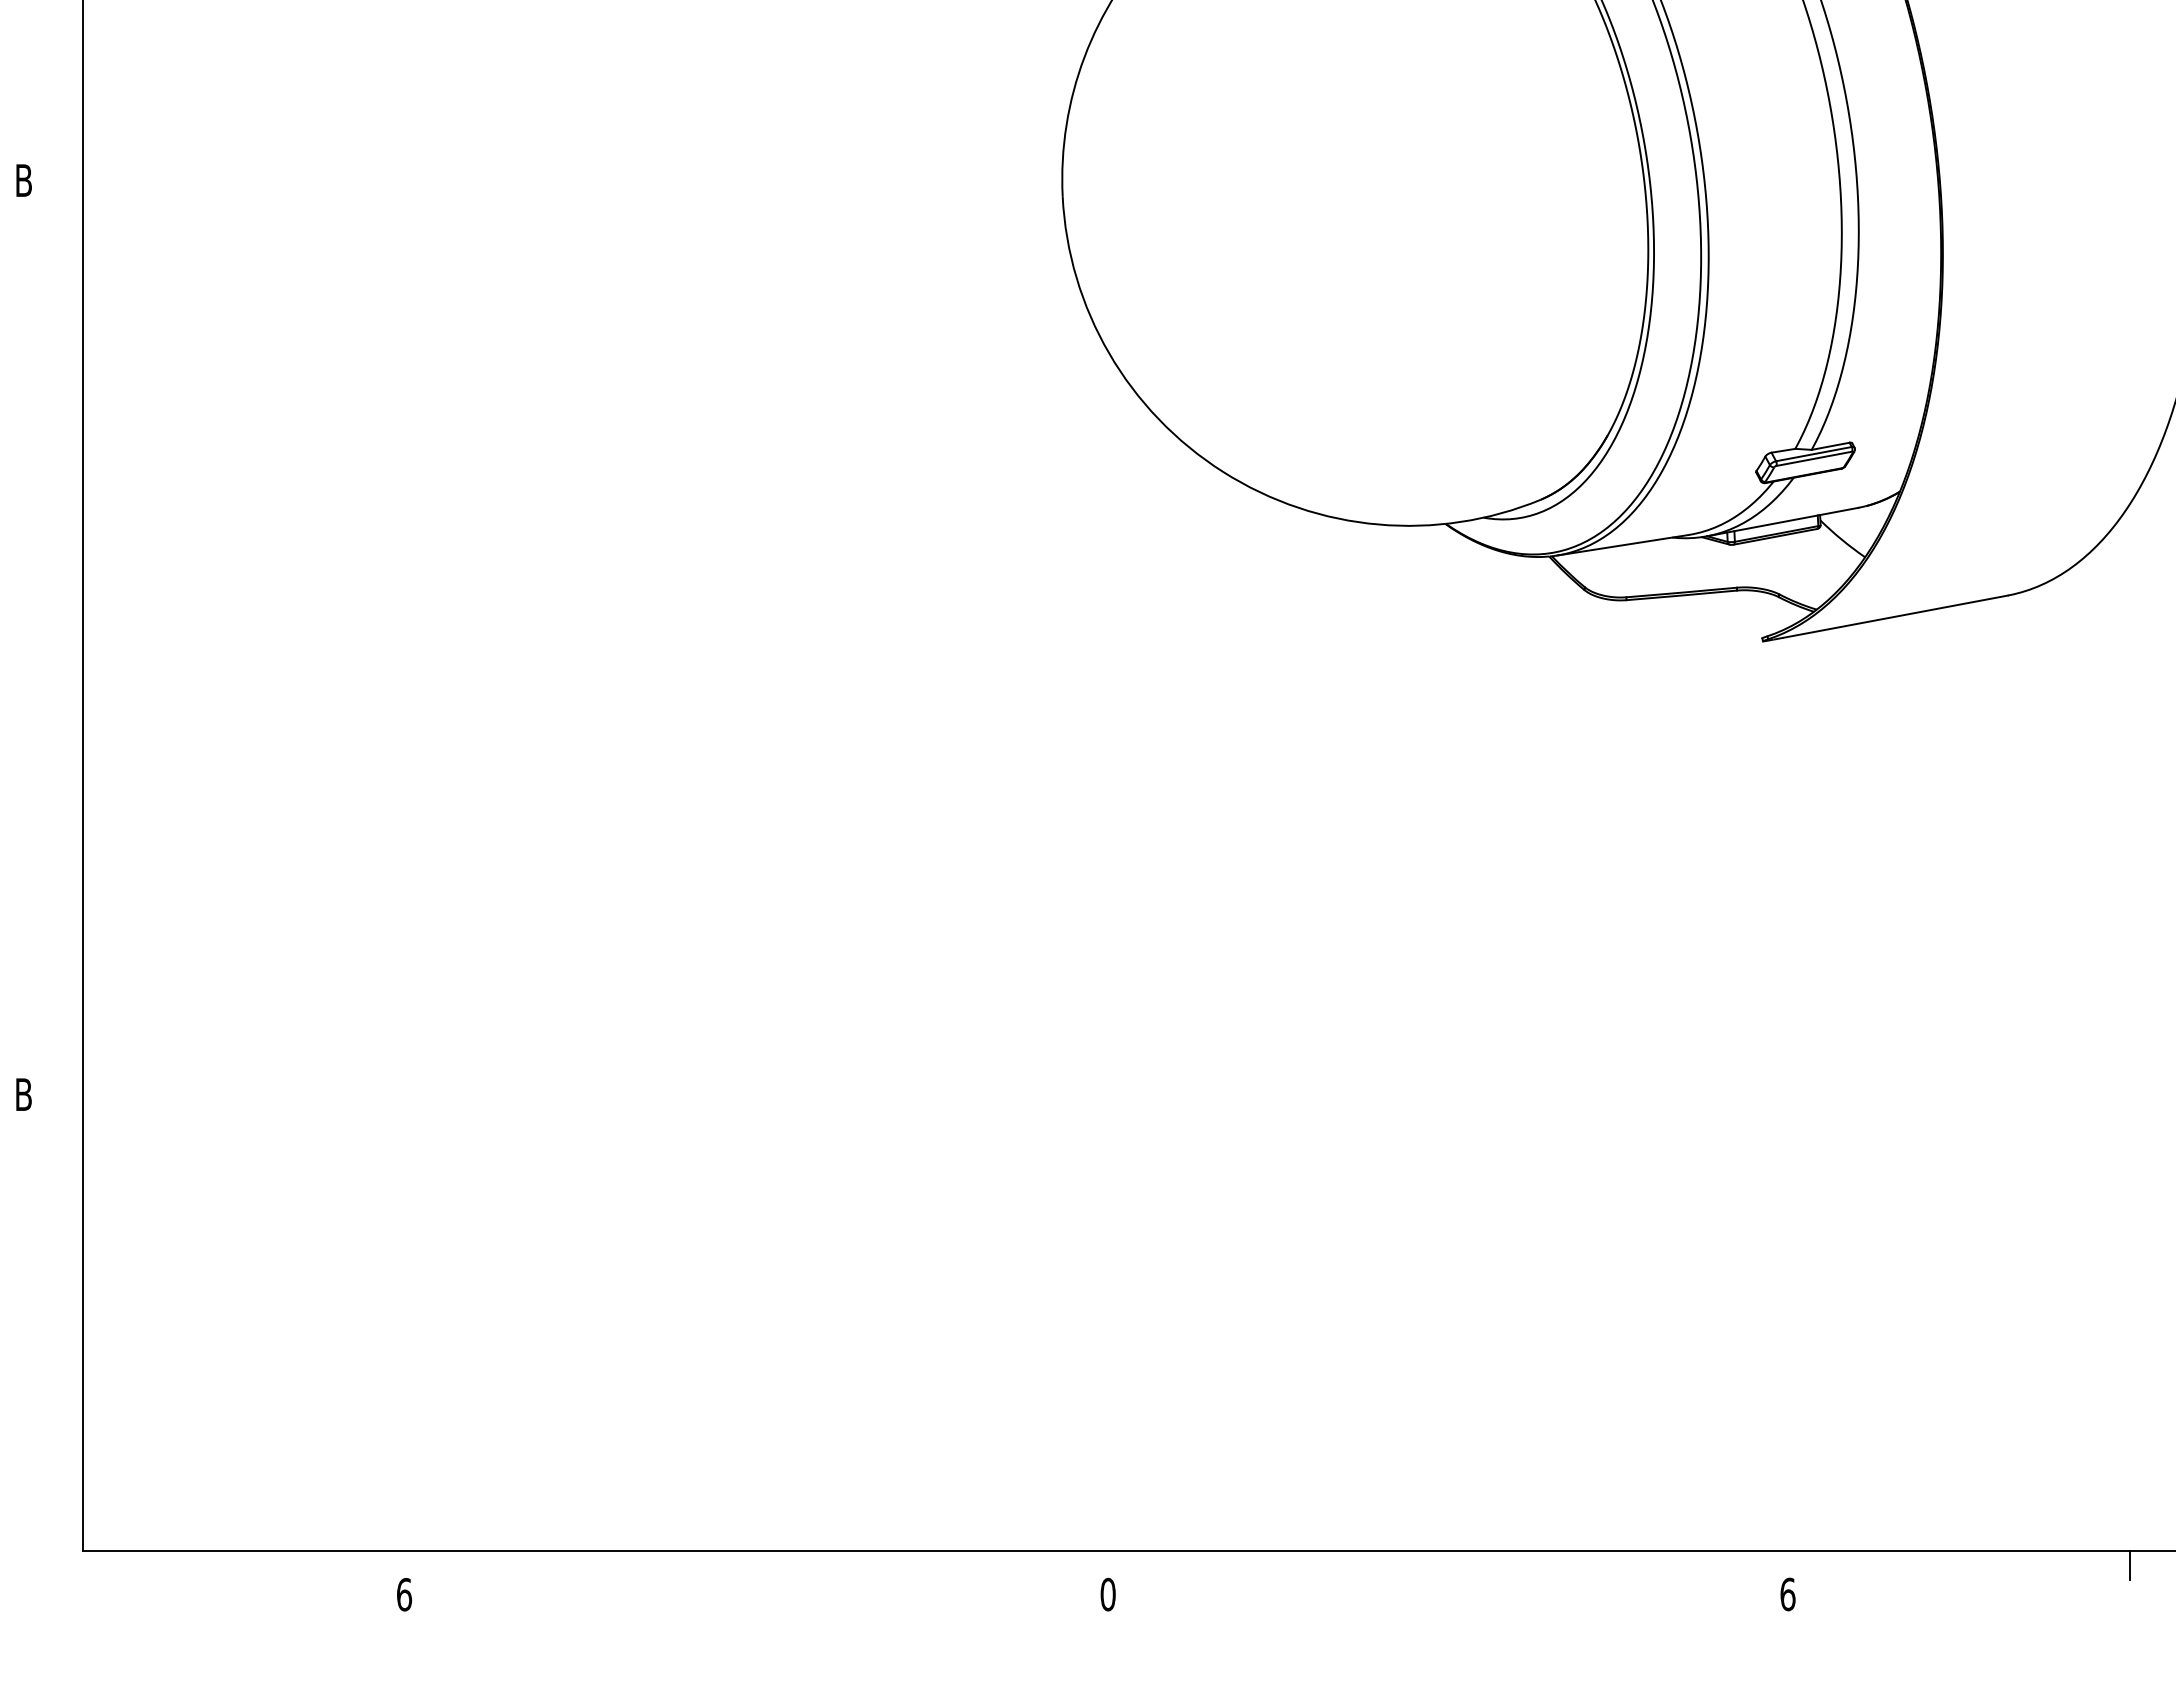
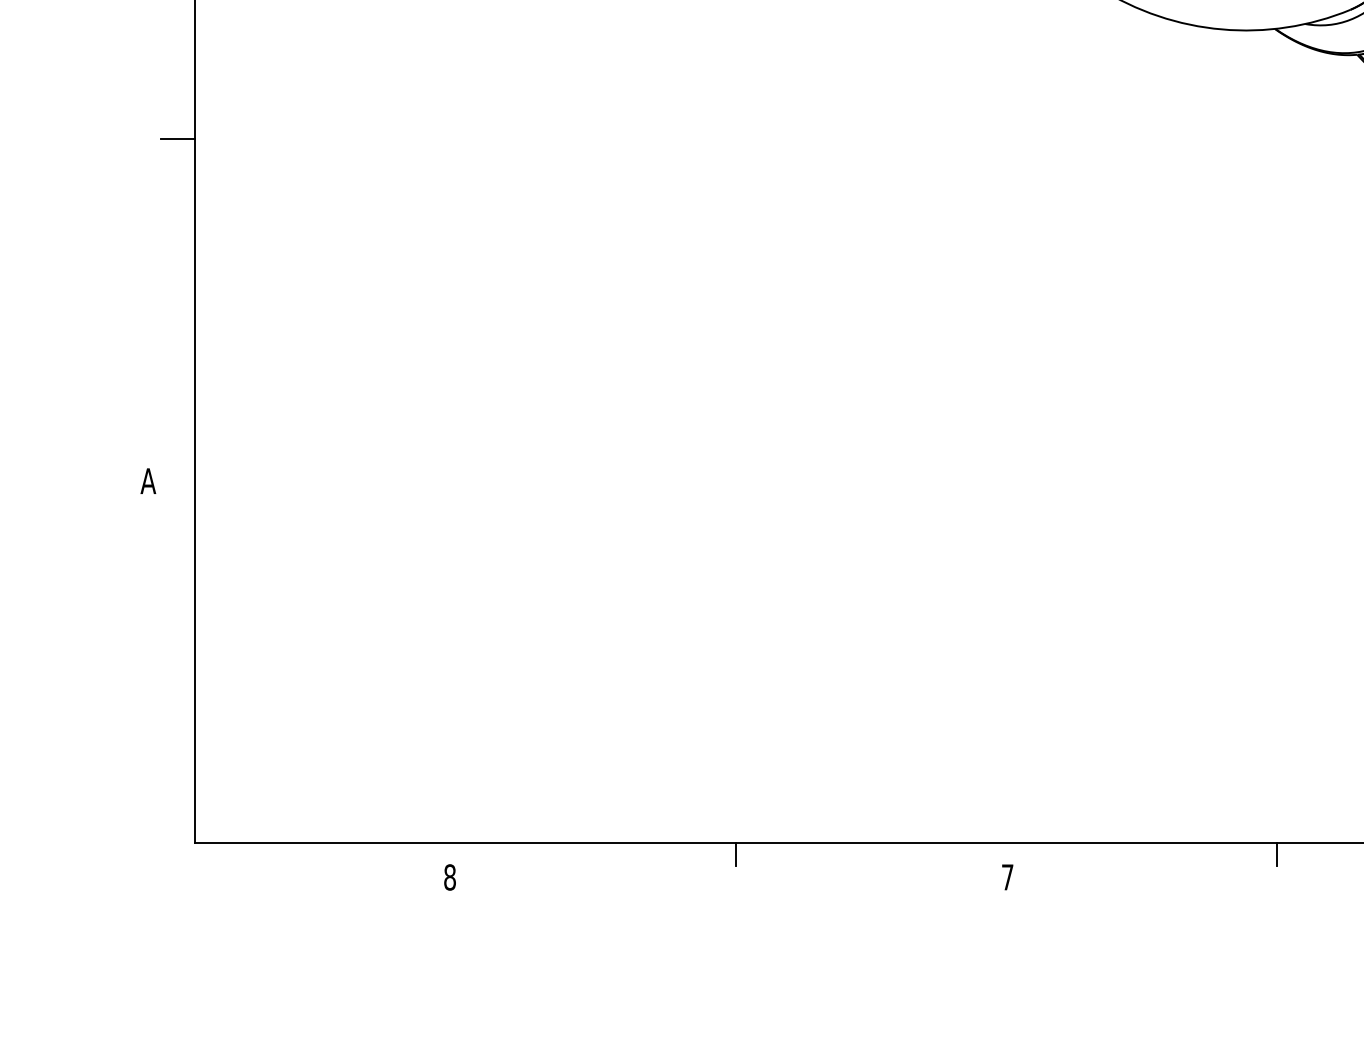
line: (60, 662) -> (177, 138), added
text: (23, 1094) -> (148, 481), B -> A
line: (765, 1565) -> (736, 854), added
line: (1447, 1565) -> (1276, 854), added
text: (404, 1594) -> (450, 877), 6 -> 8
text: (1107, 1594) -> (1007, 877), 0 -> 7

